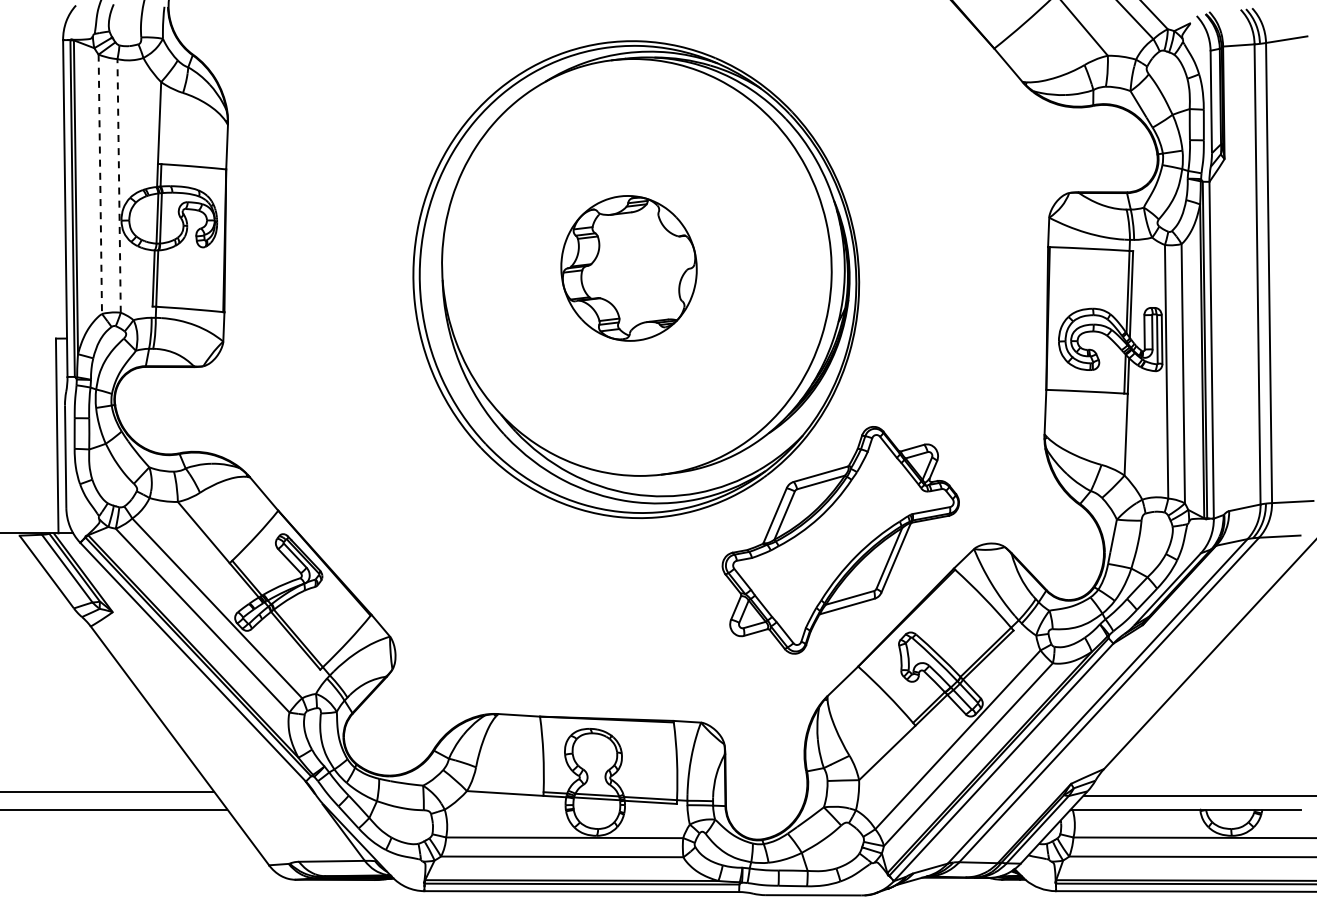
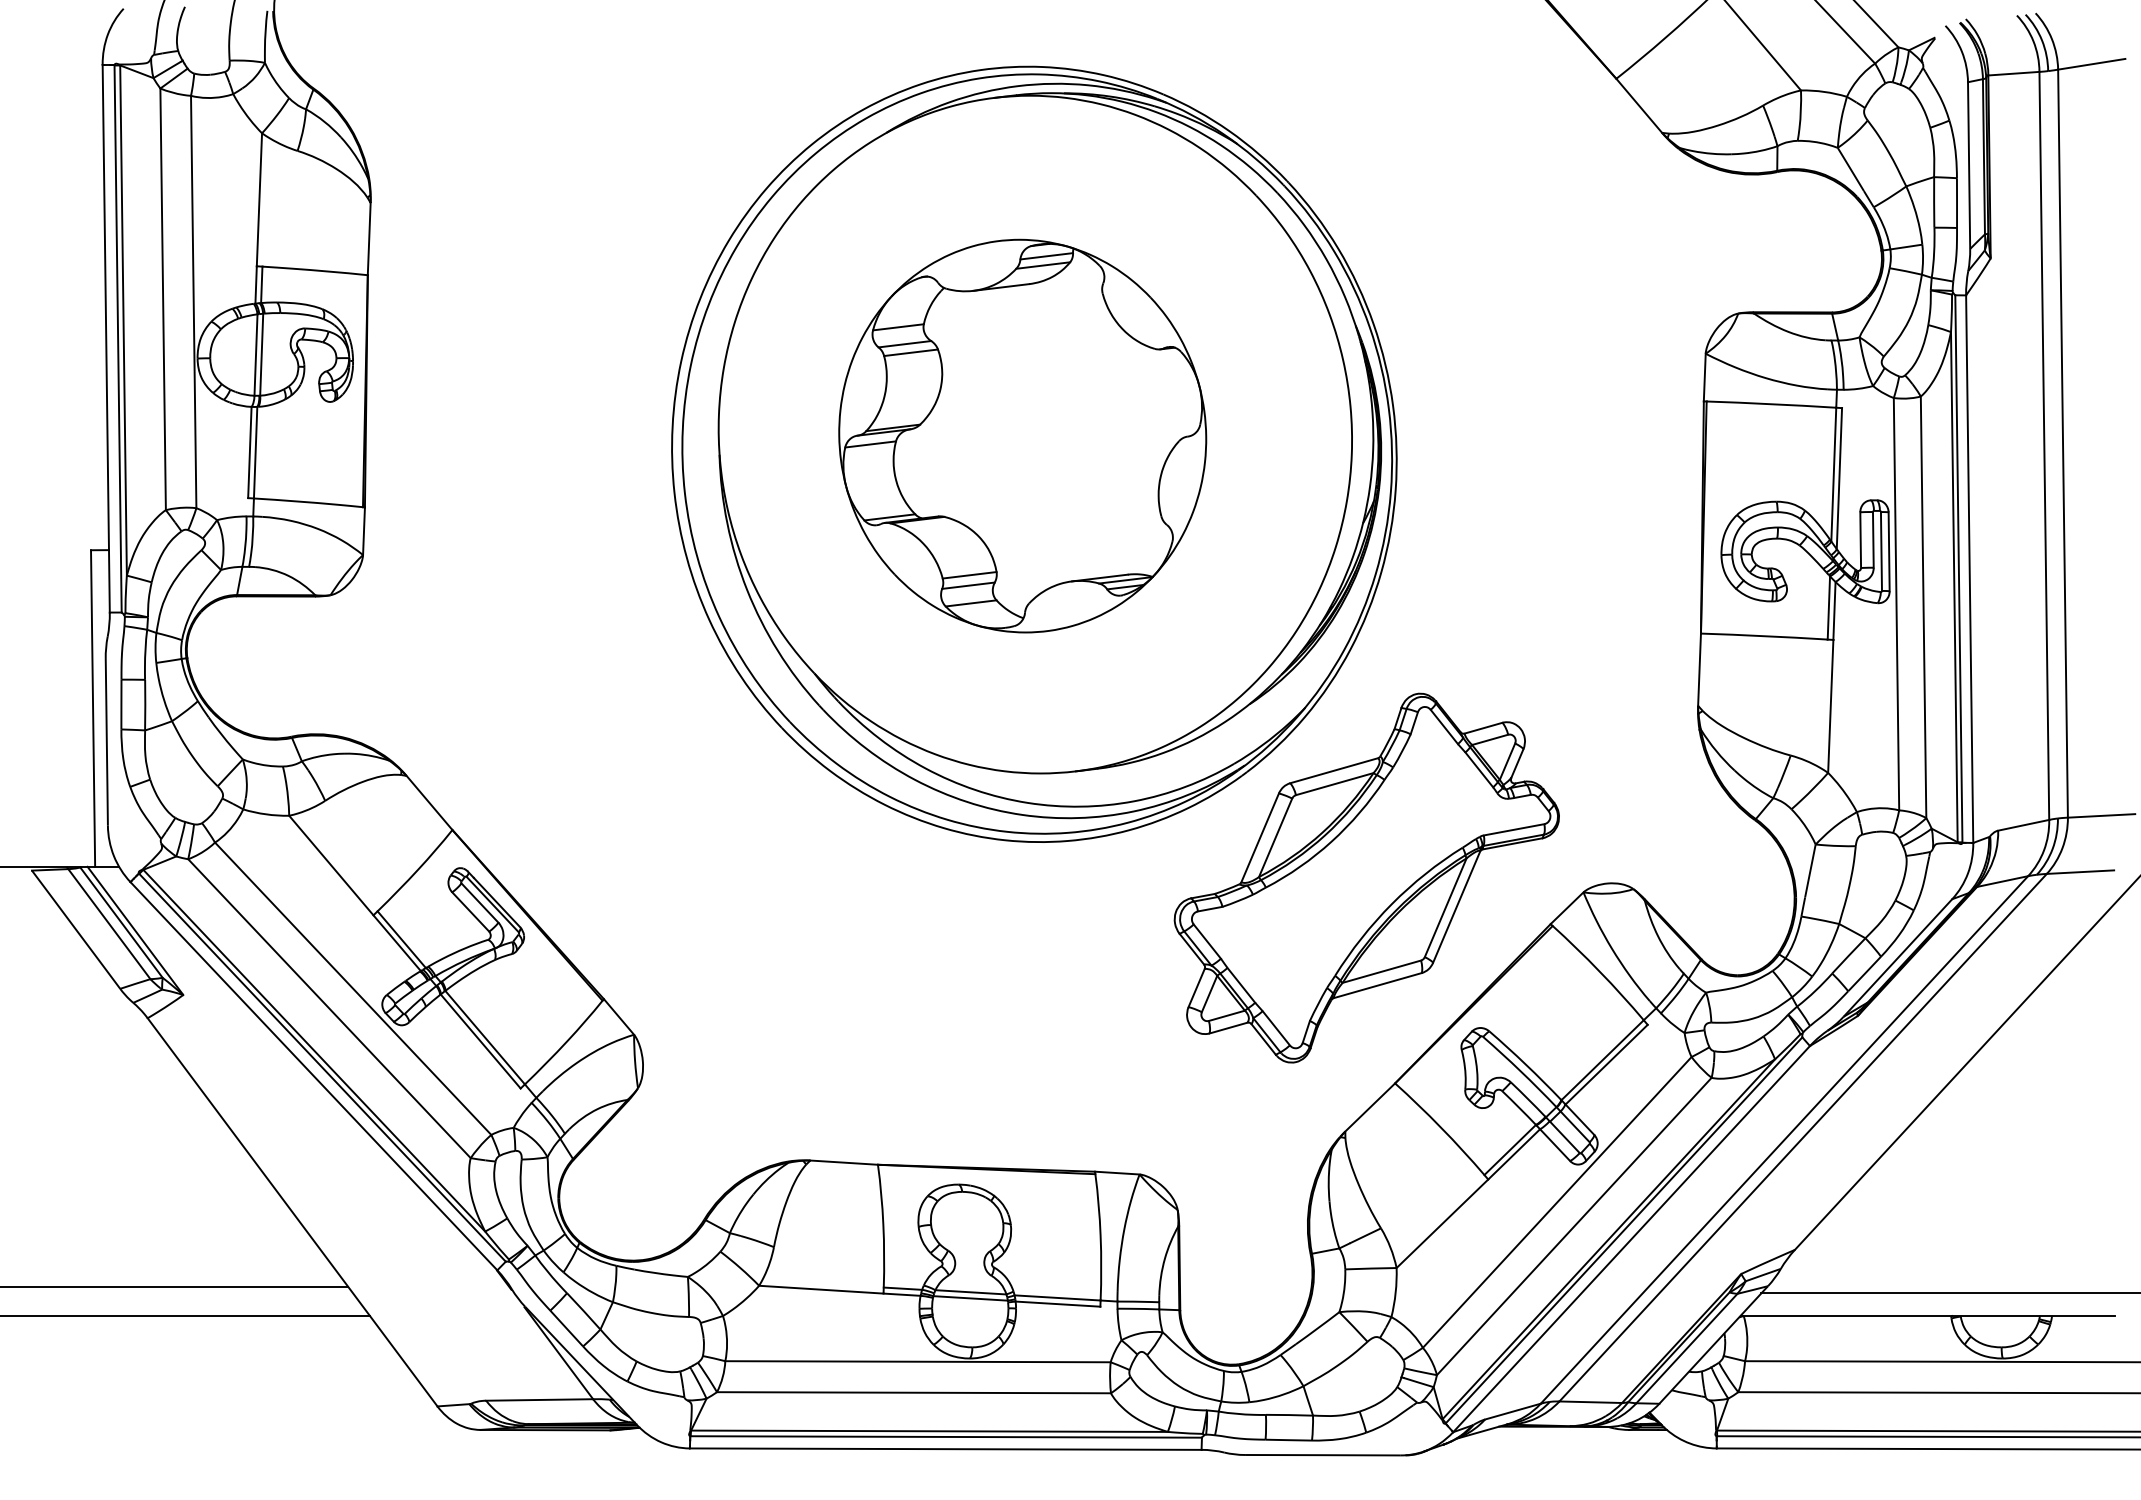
line: (100, 184) -> (163, 299), dashed -> solid
line: (119, 185) -> (194, 301), dashed -> solid
part: (628, 268) -> (1021, 436), size x1.67

